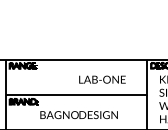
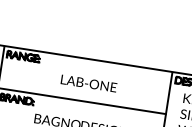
text: (102, 79) -> (89, 83), moved

